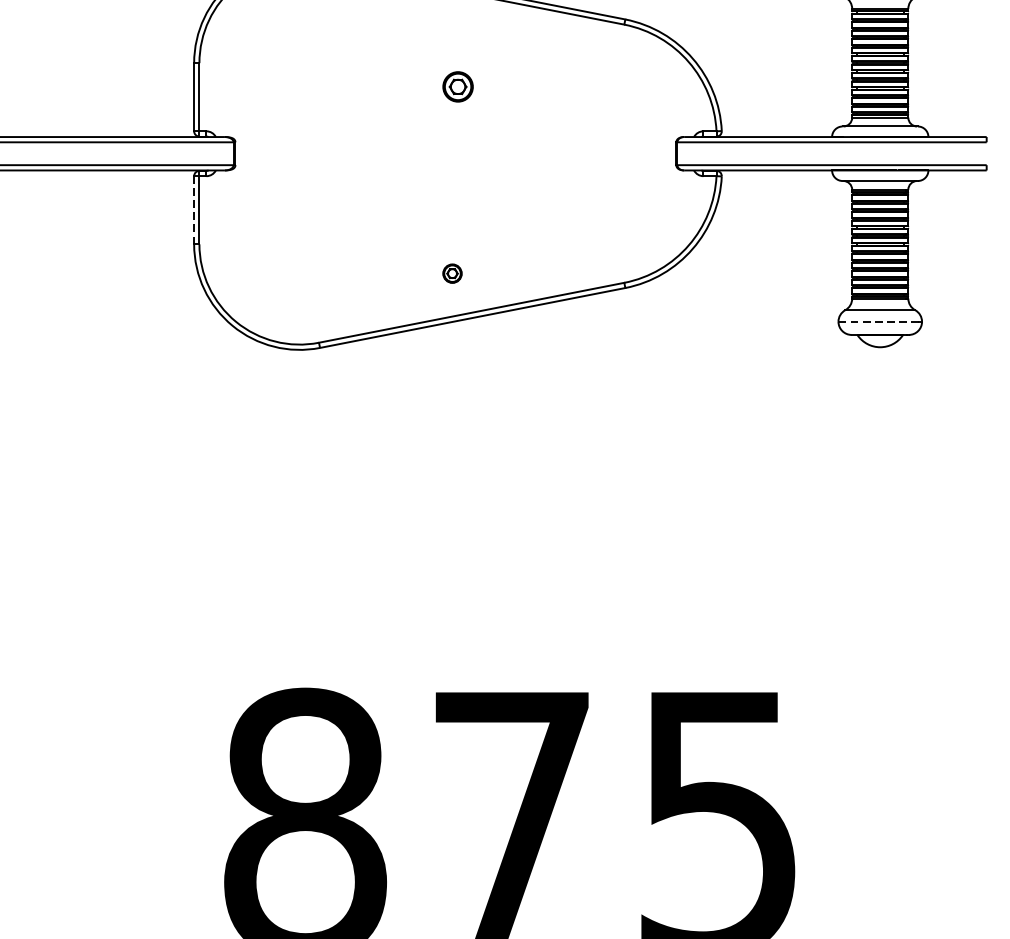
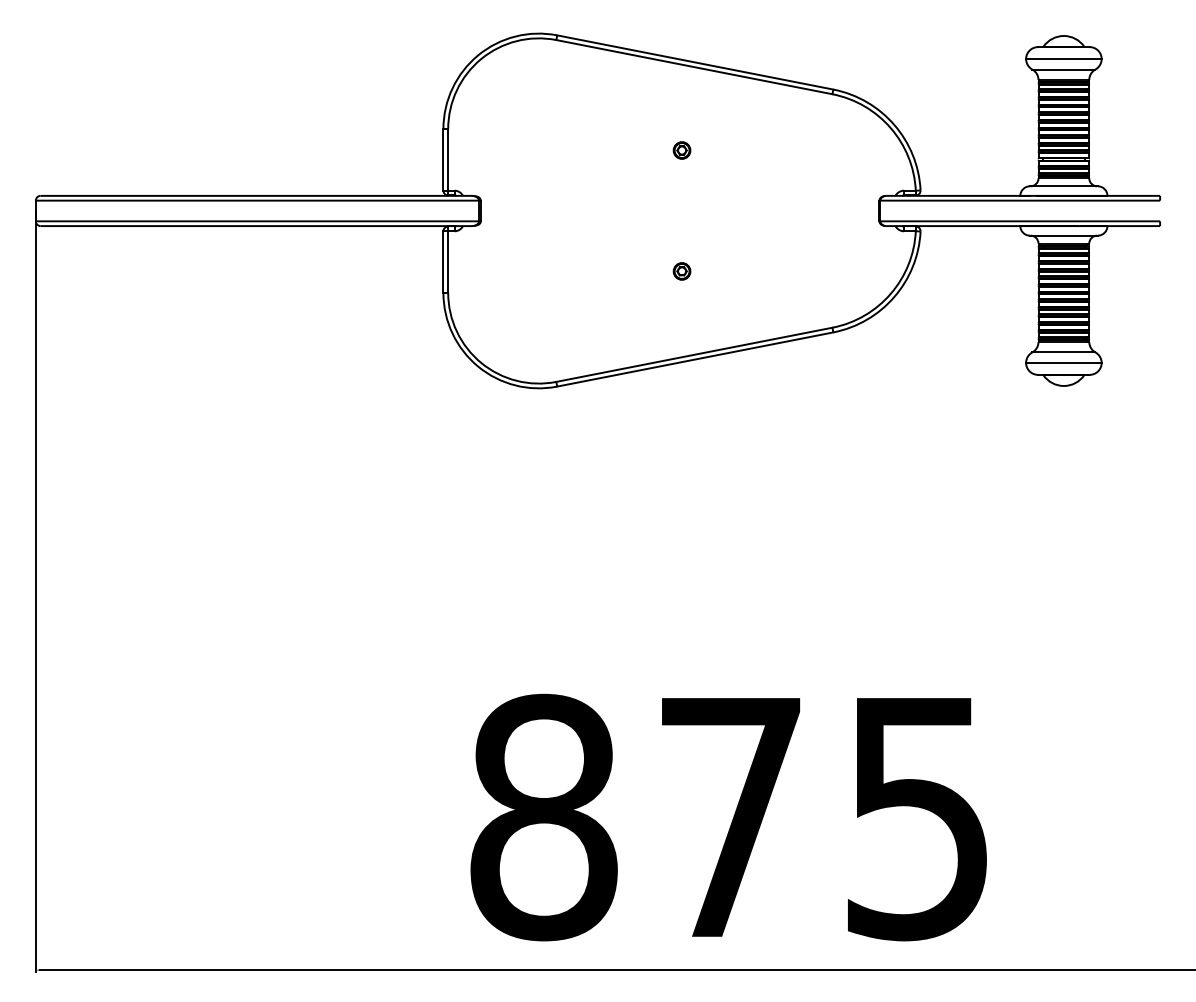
part: (457, 86) -> (681, 150), size x0.62
line: (194, 210) -> (443, 262), dashed -> solid
part: (451, 273) -> (681, 271), moved
line: (878, 321) -> (1062, 362), dashed -> solid

